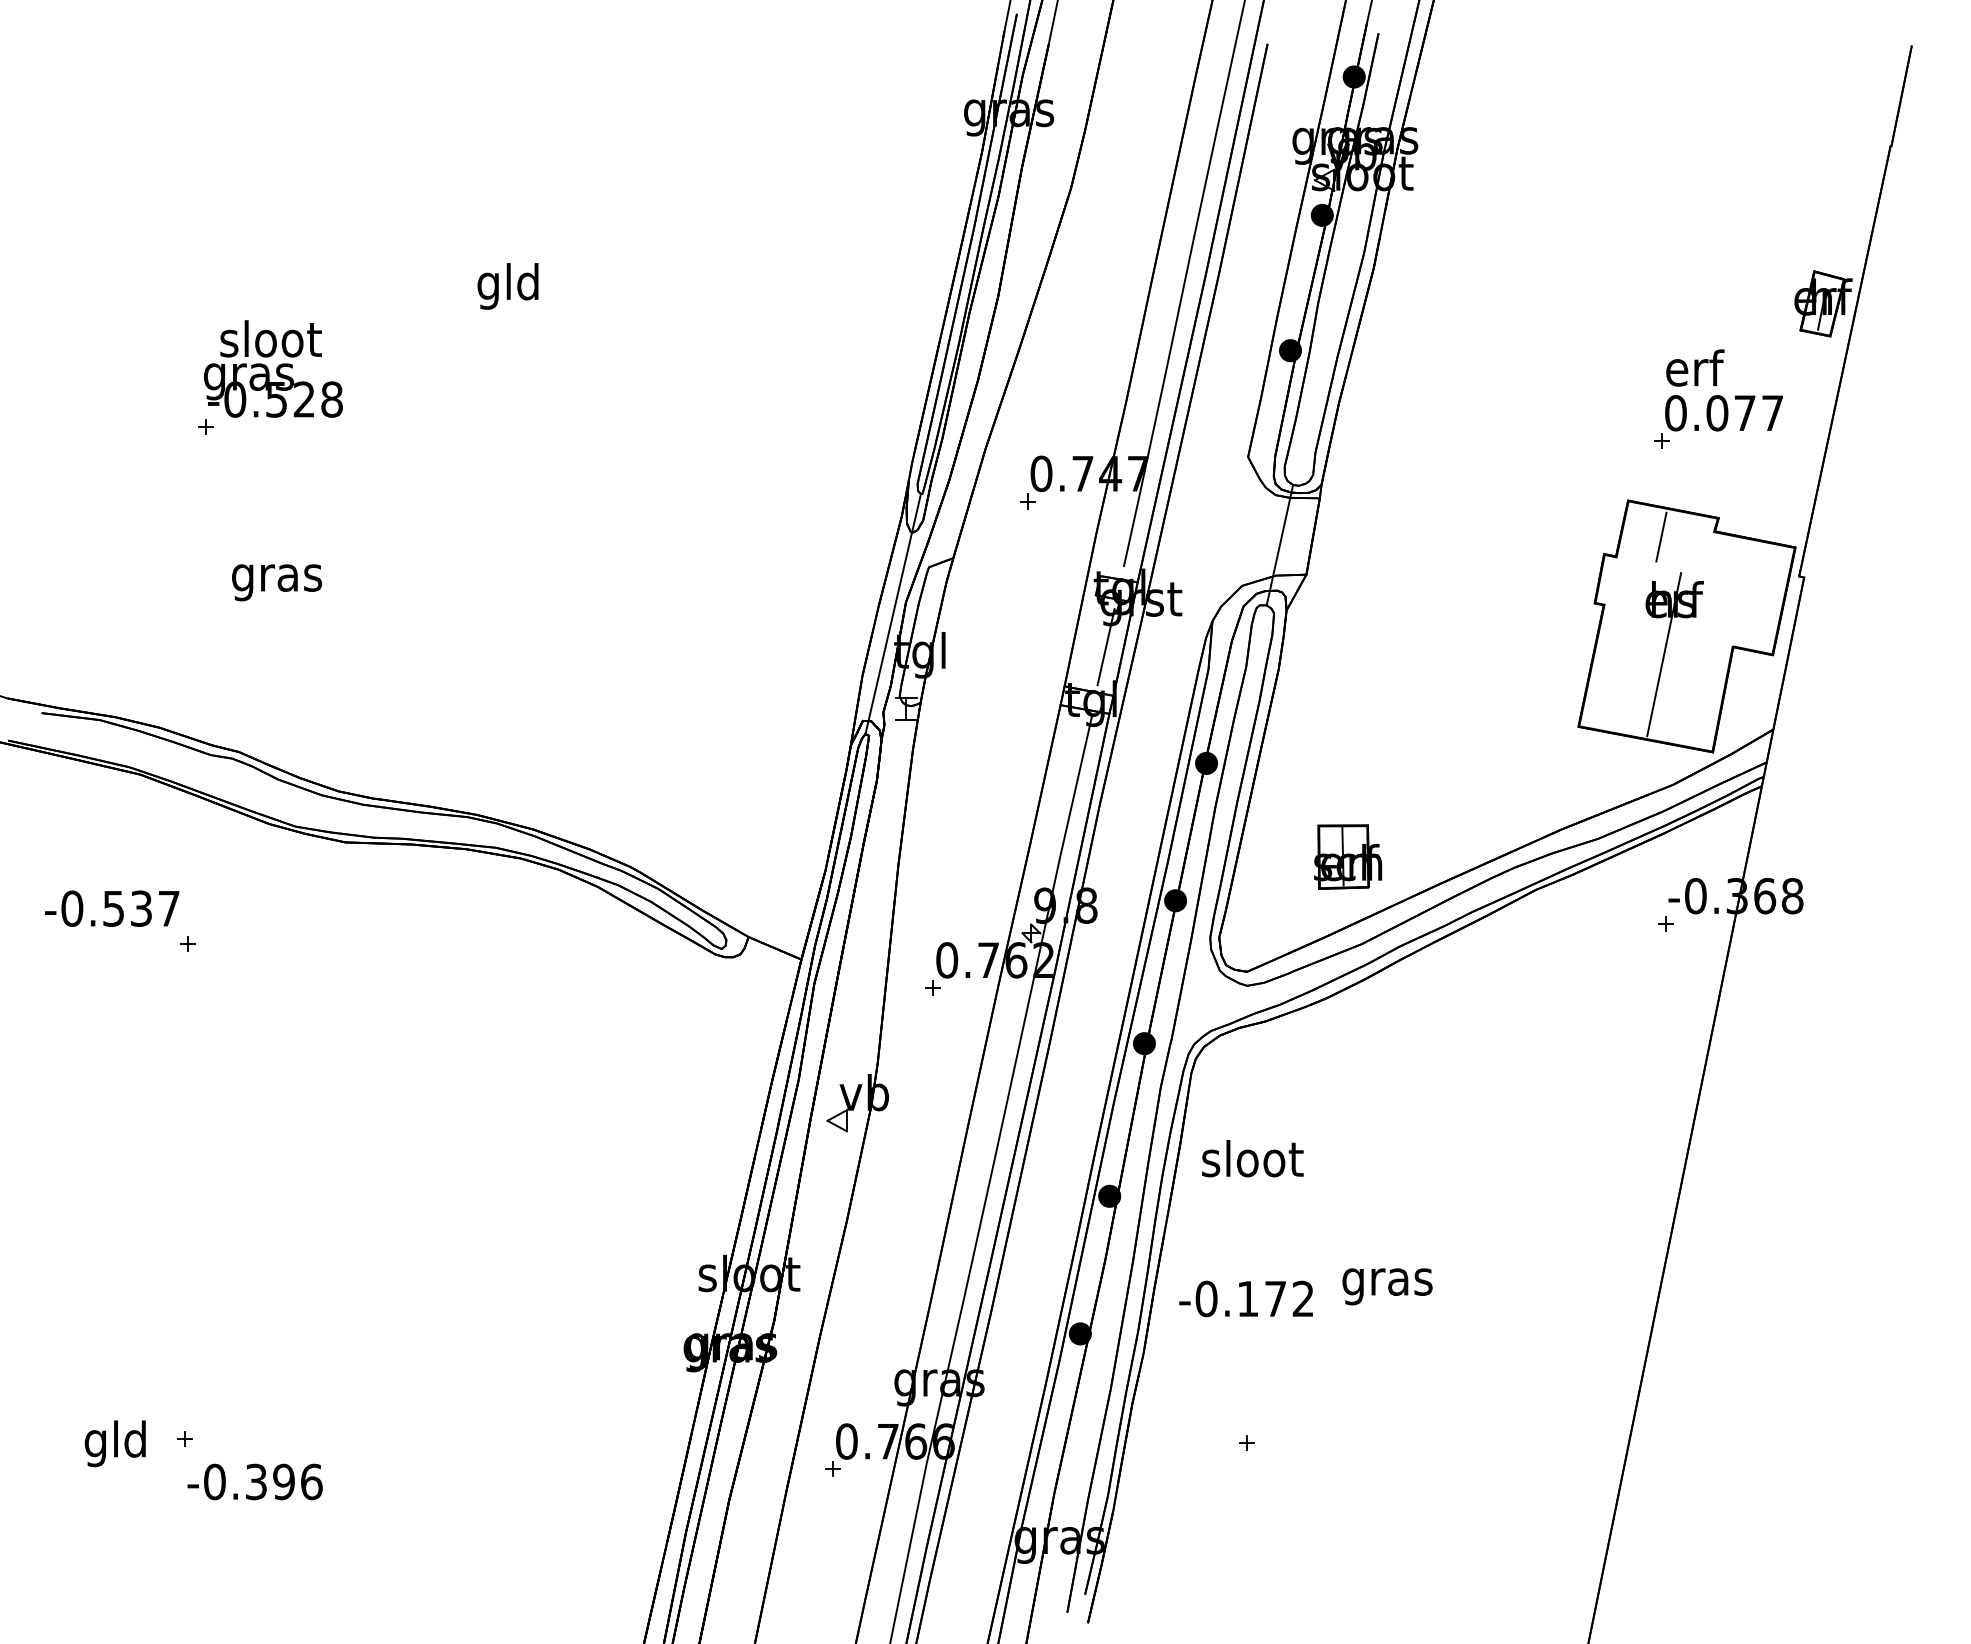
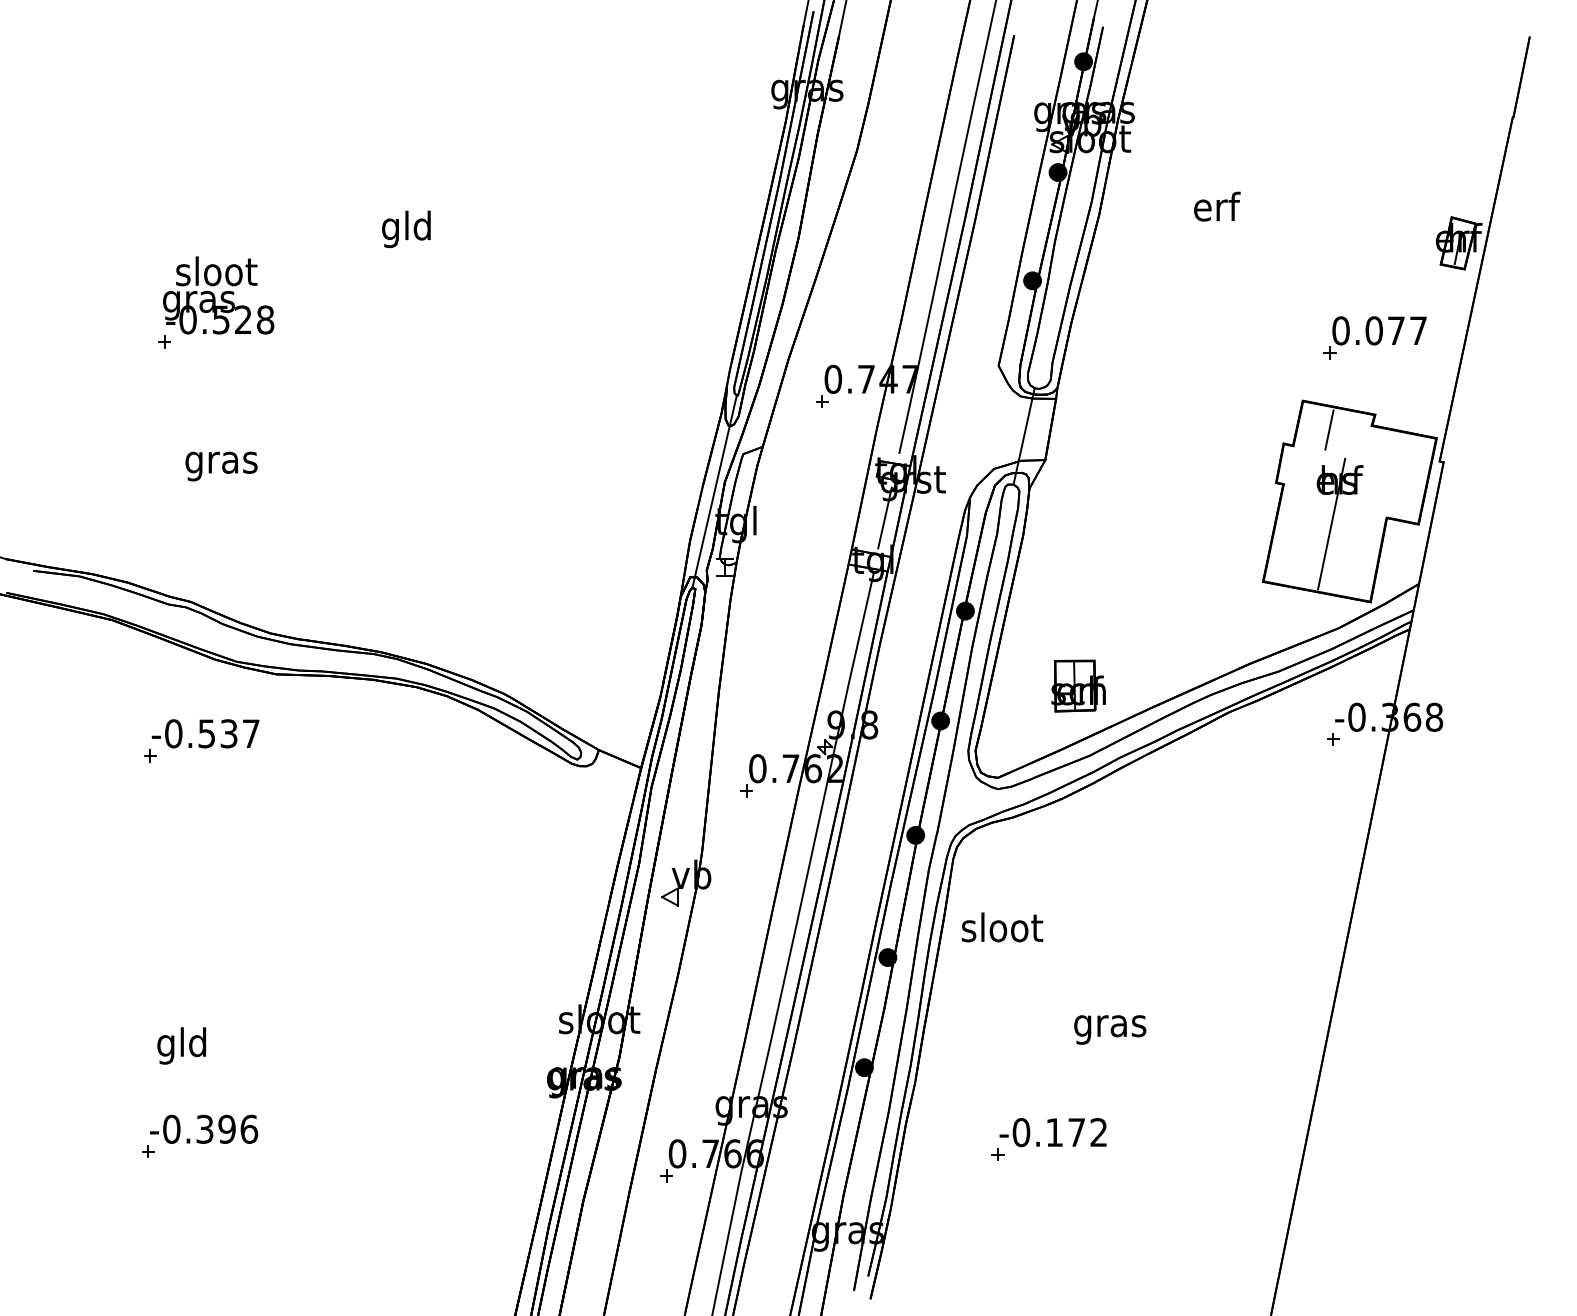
text: (1695, 367) -> (1217, 206), moved
text: (112, 908) -> (205, 733), moved
text: (1245, 1298) -> (1052, 1132), moved
text: (114, 1443) -> (181, 1045), moved
text: (254, 1481) -> (203, 1128), moved

